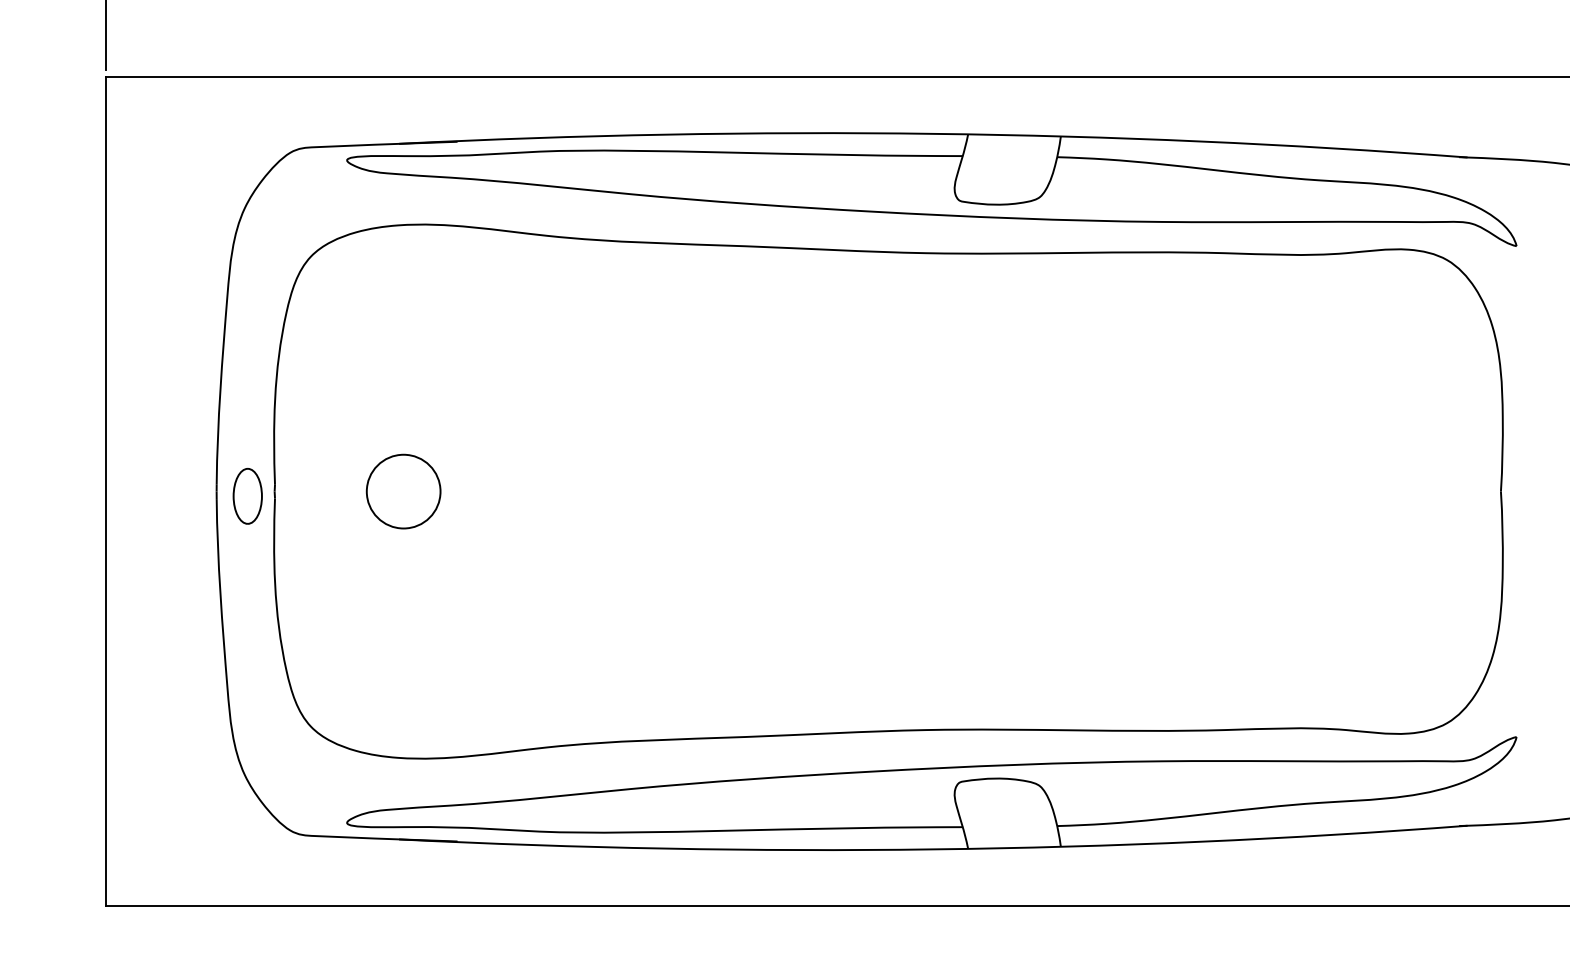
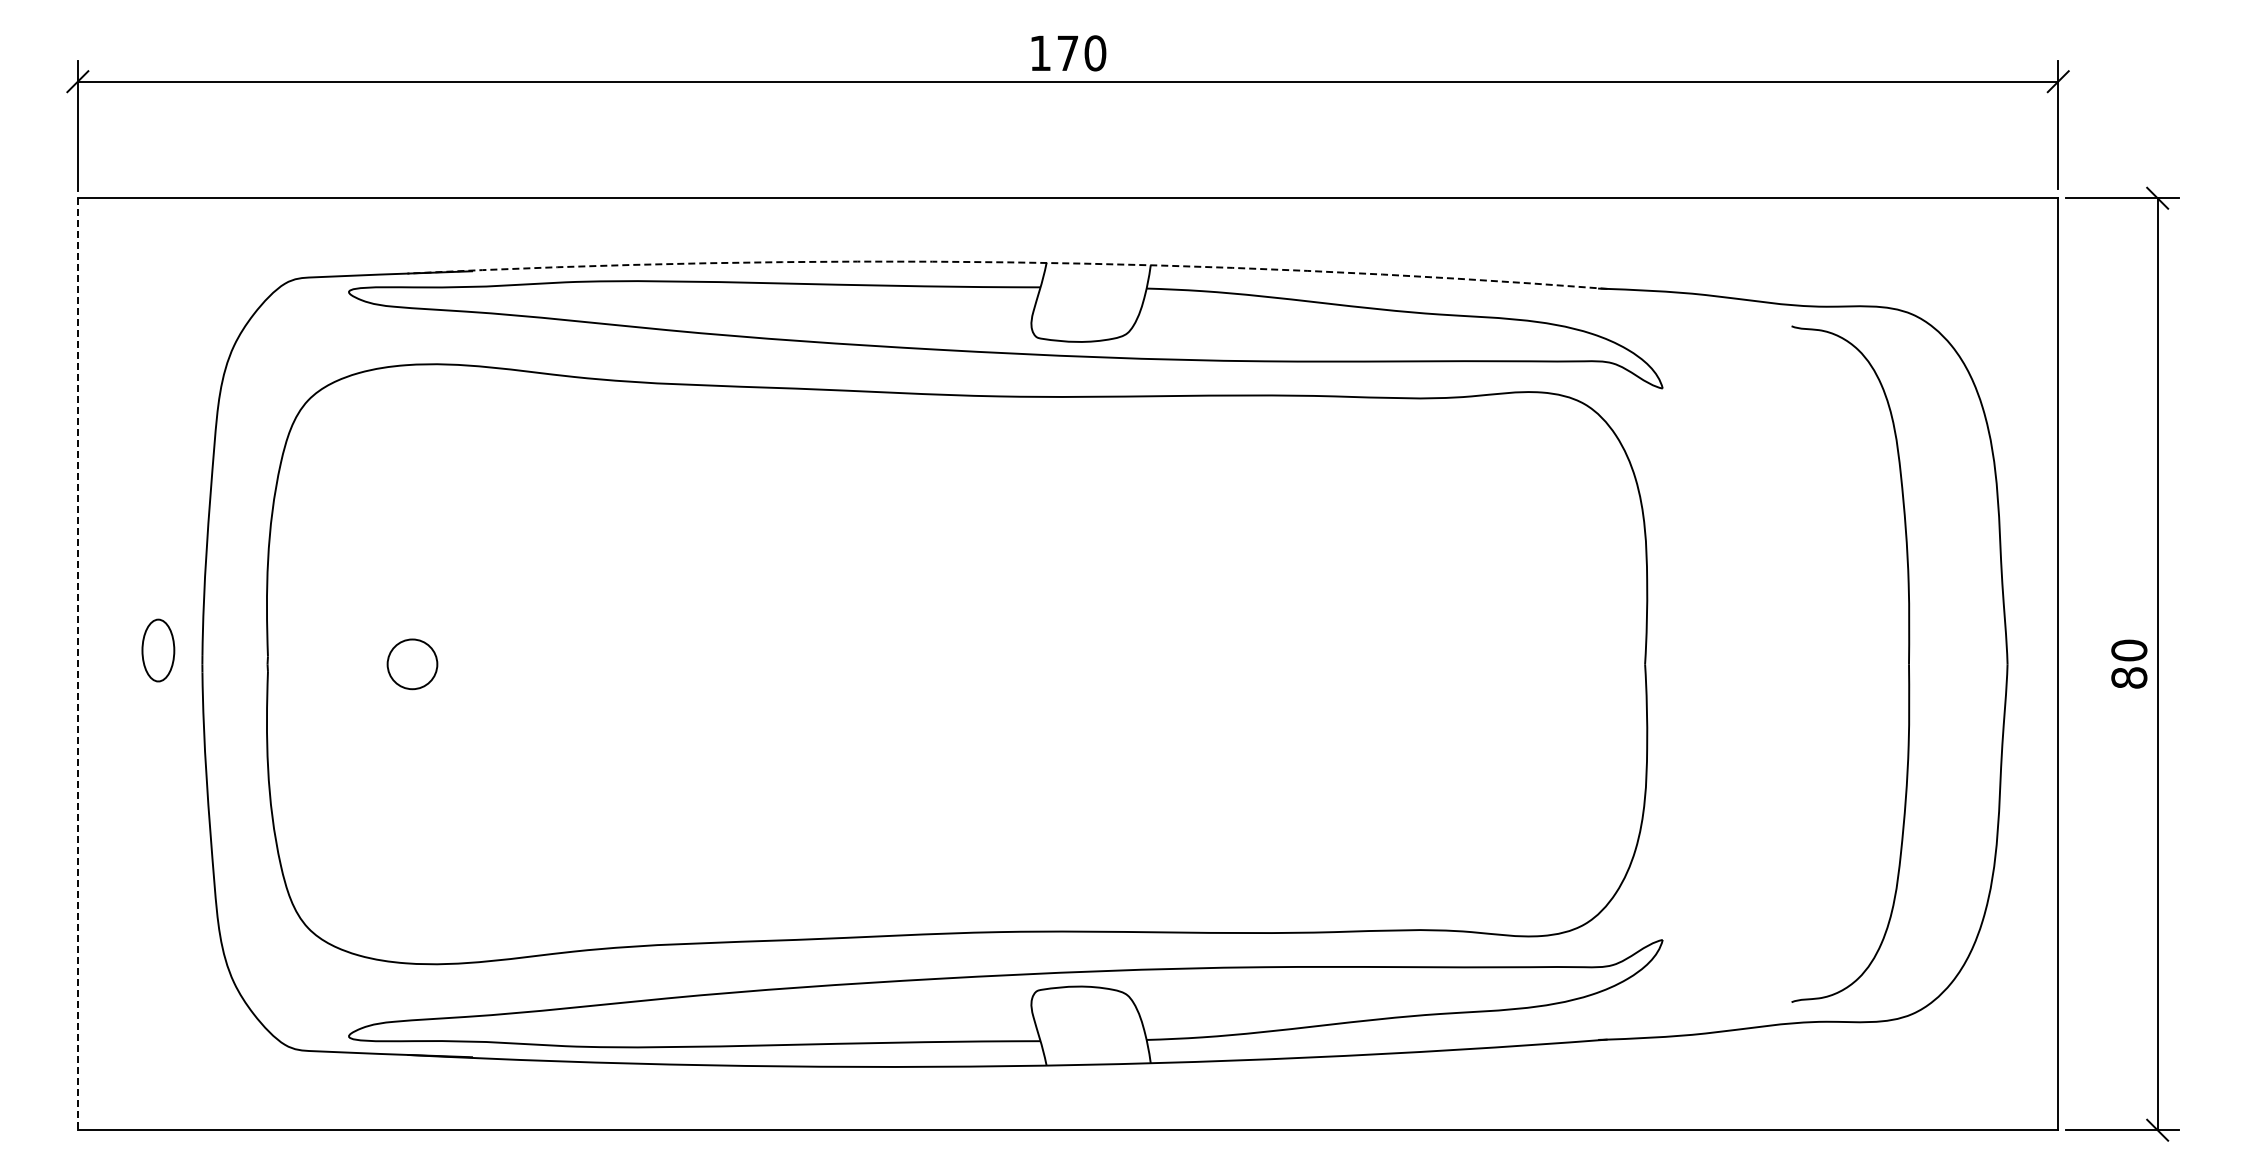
arc: (933, 133) -> (1007, 262), solid -> dashed
line: (105, 491) -> (77, 664), solid -> dashed
circle: (403, 491) -> (412, 664), size x0.6
part: (247, 496) -> (158, 650), moved

